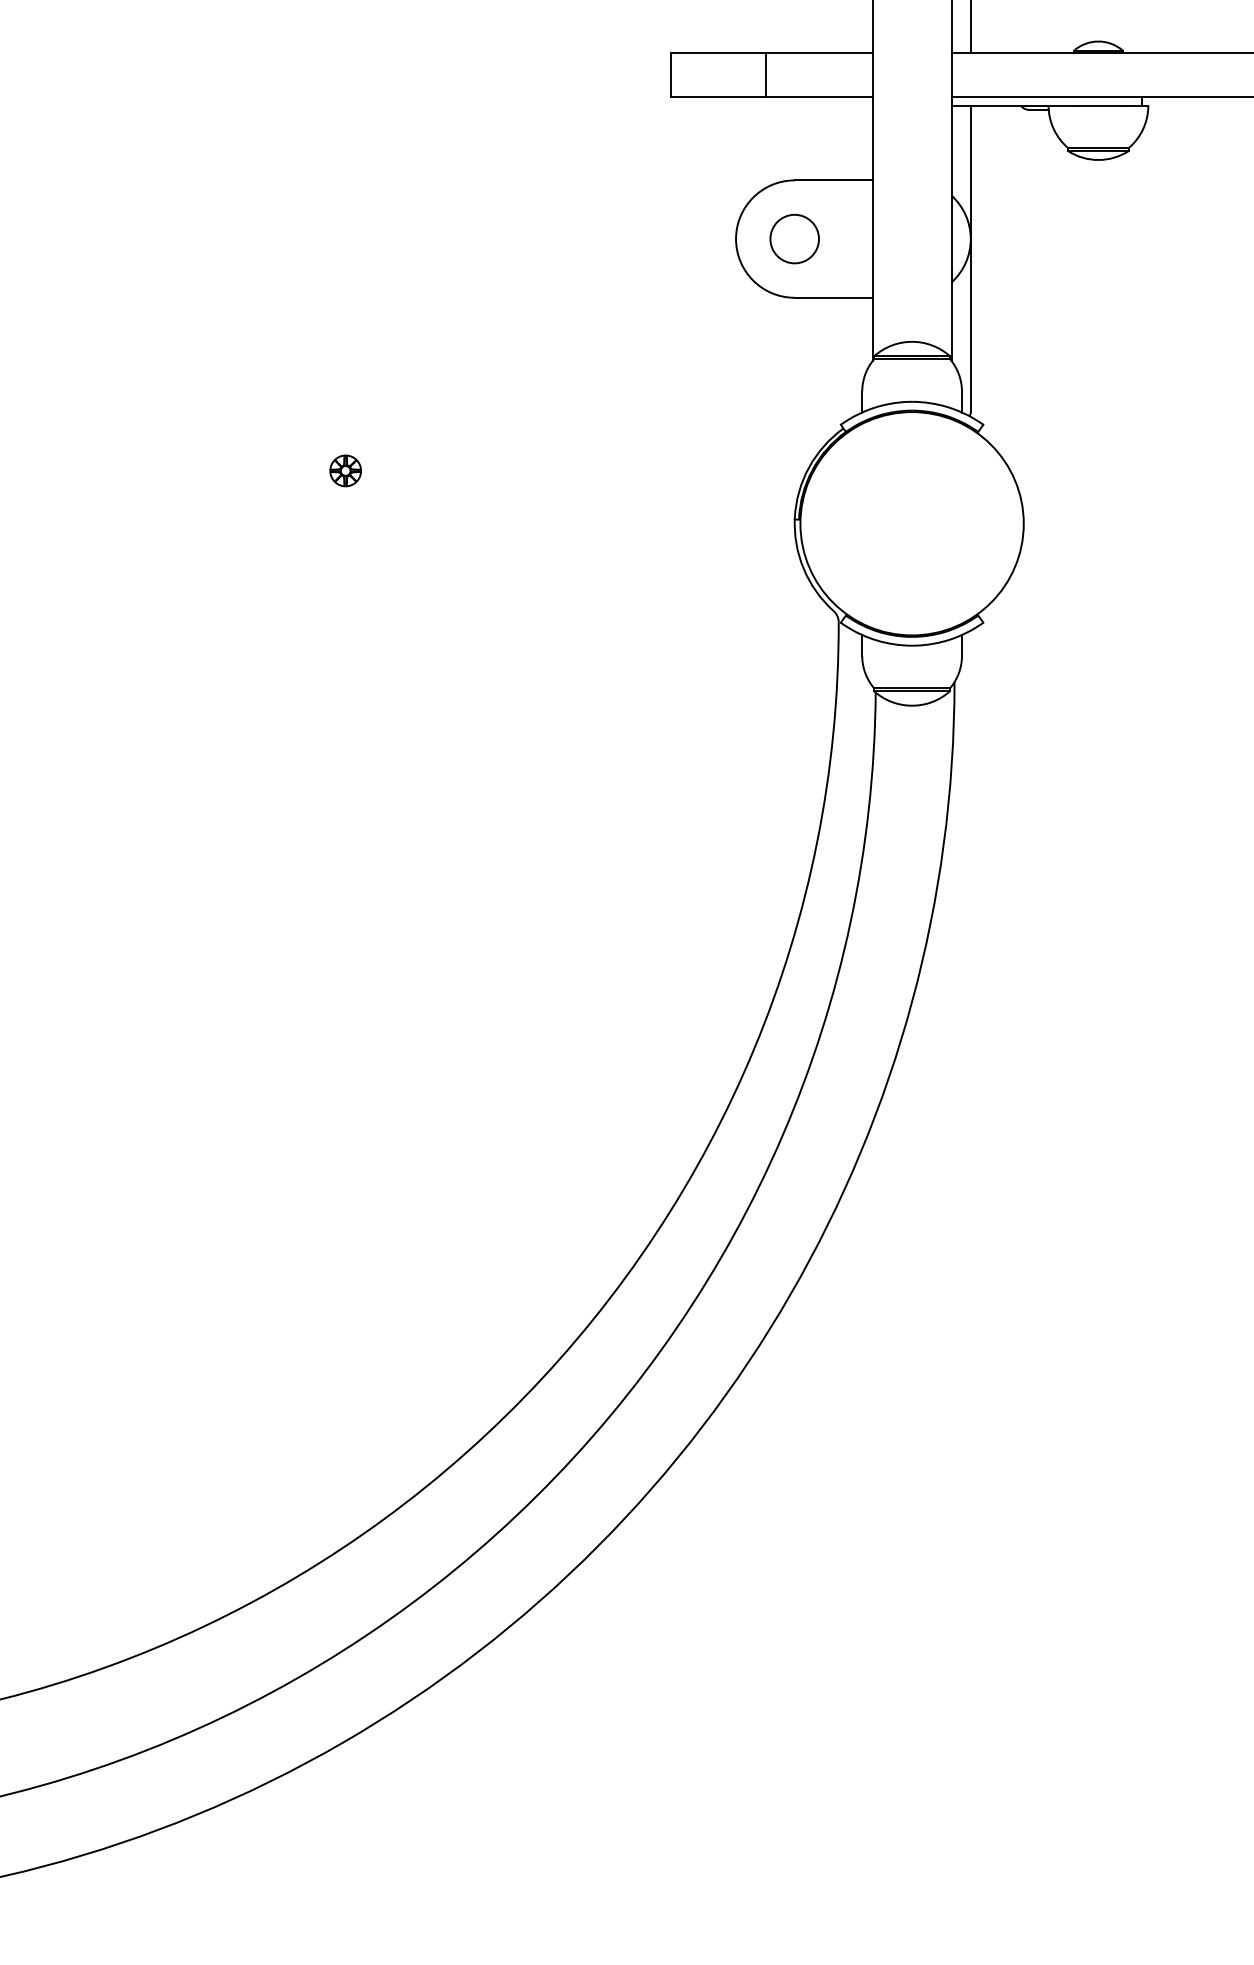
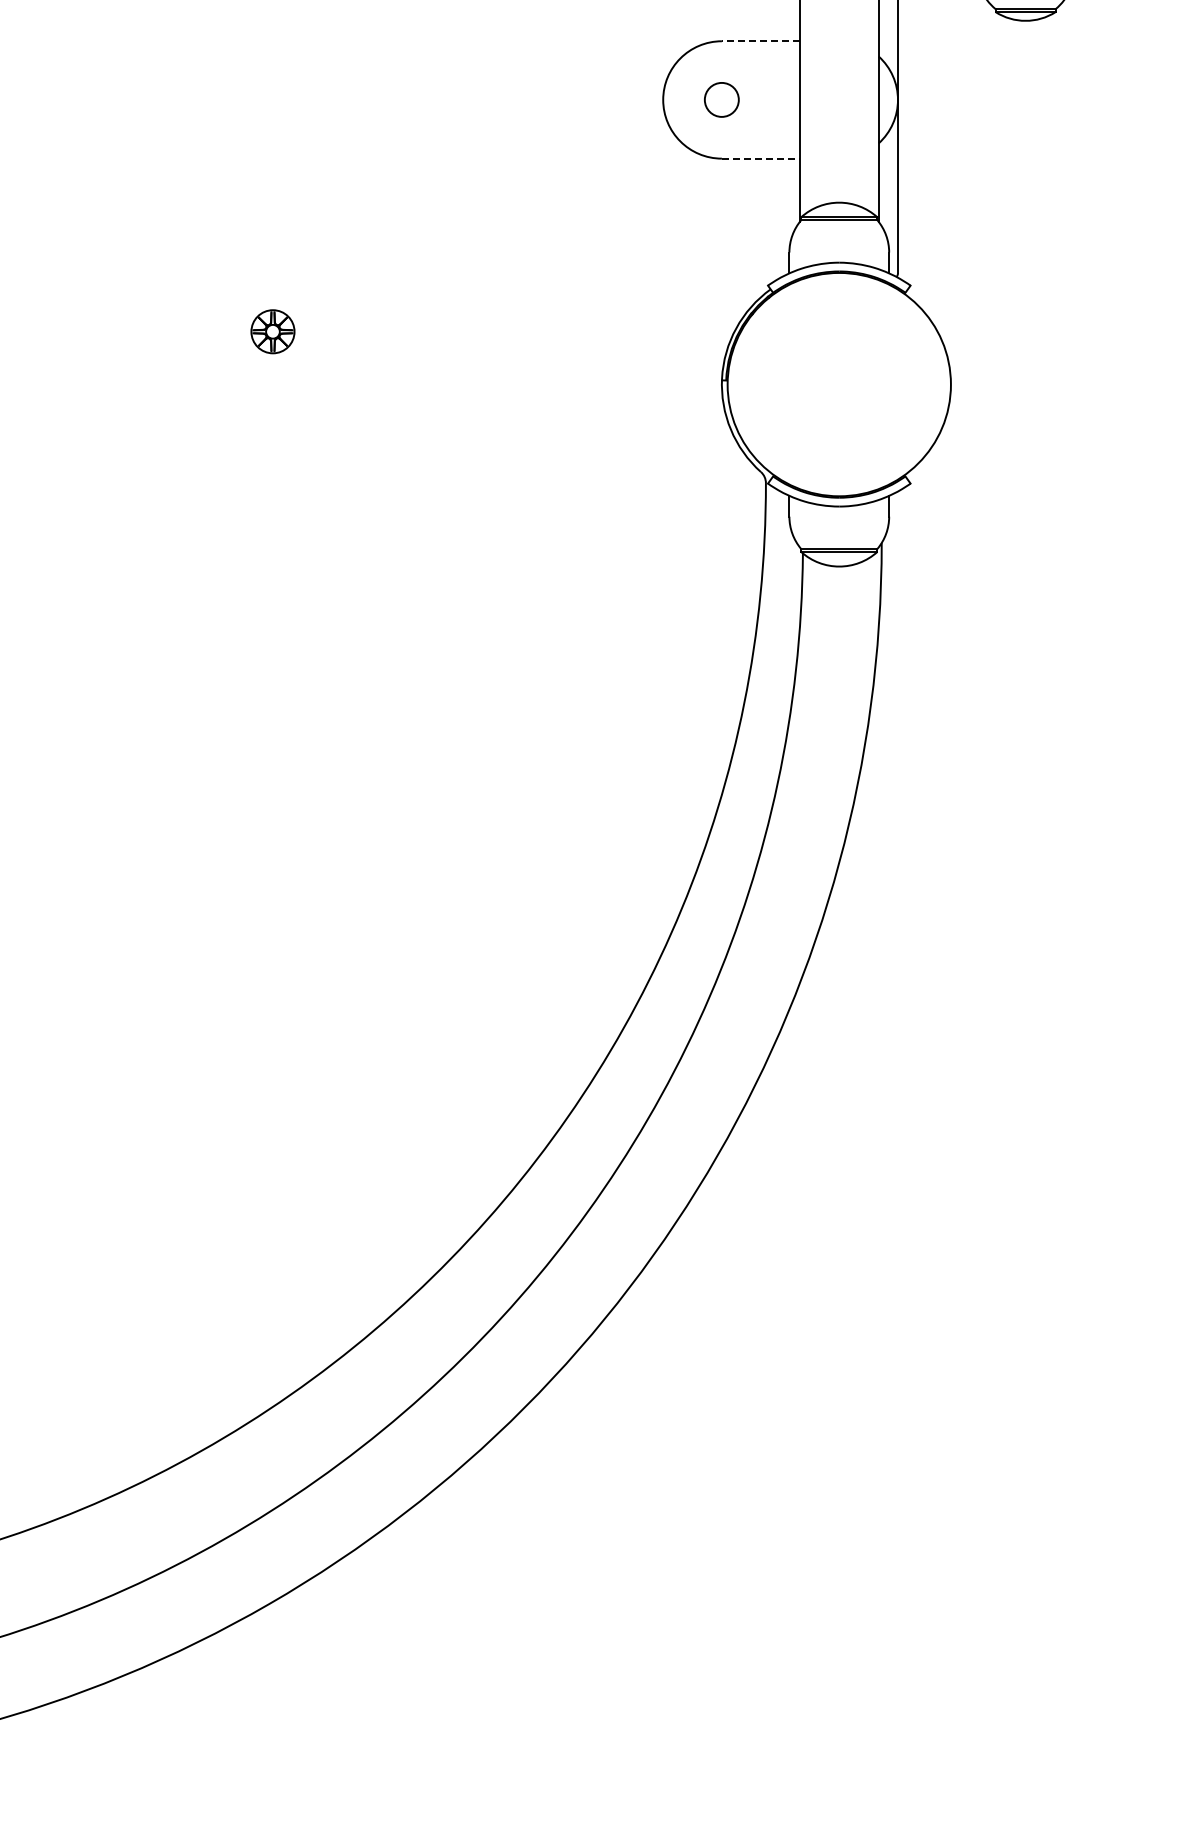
line: (833, 180) -> (760, 41), solid -> dashed
circle: (794, 238) -> (721, 99), size x0.7
line: (833, 297) -> (760, 158), solid -> dashed
part: (345, 470) -> (272, 331), size x1.4

